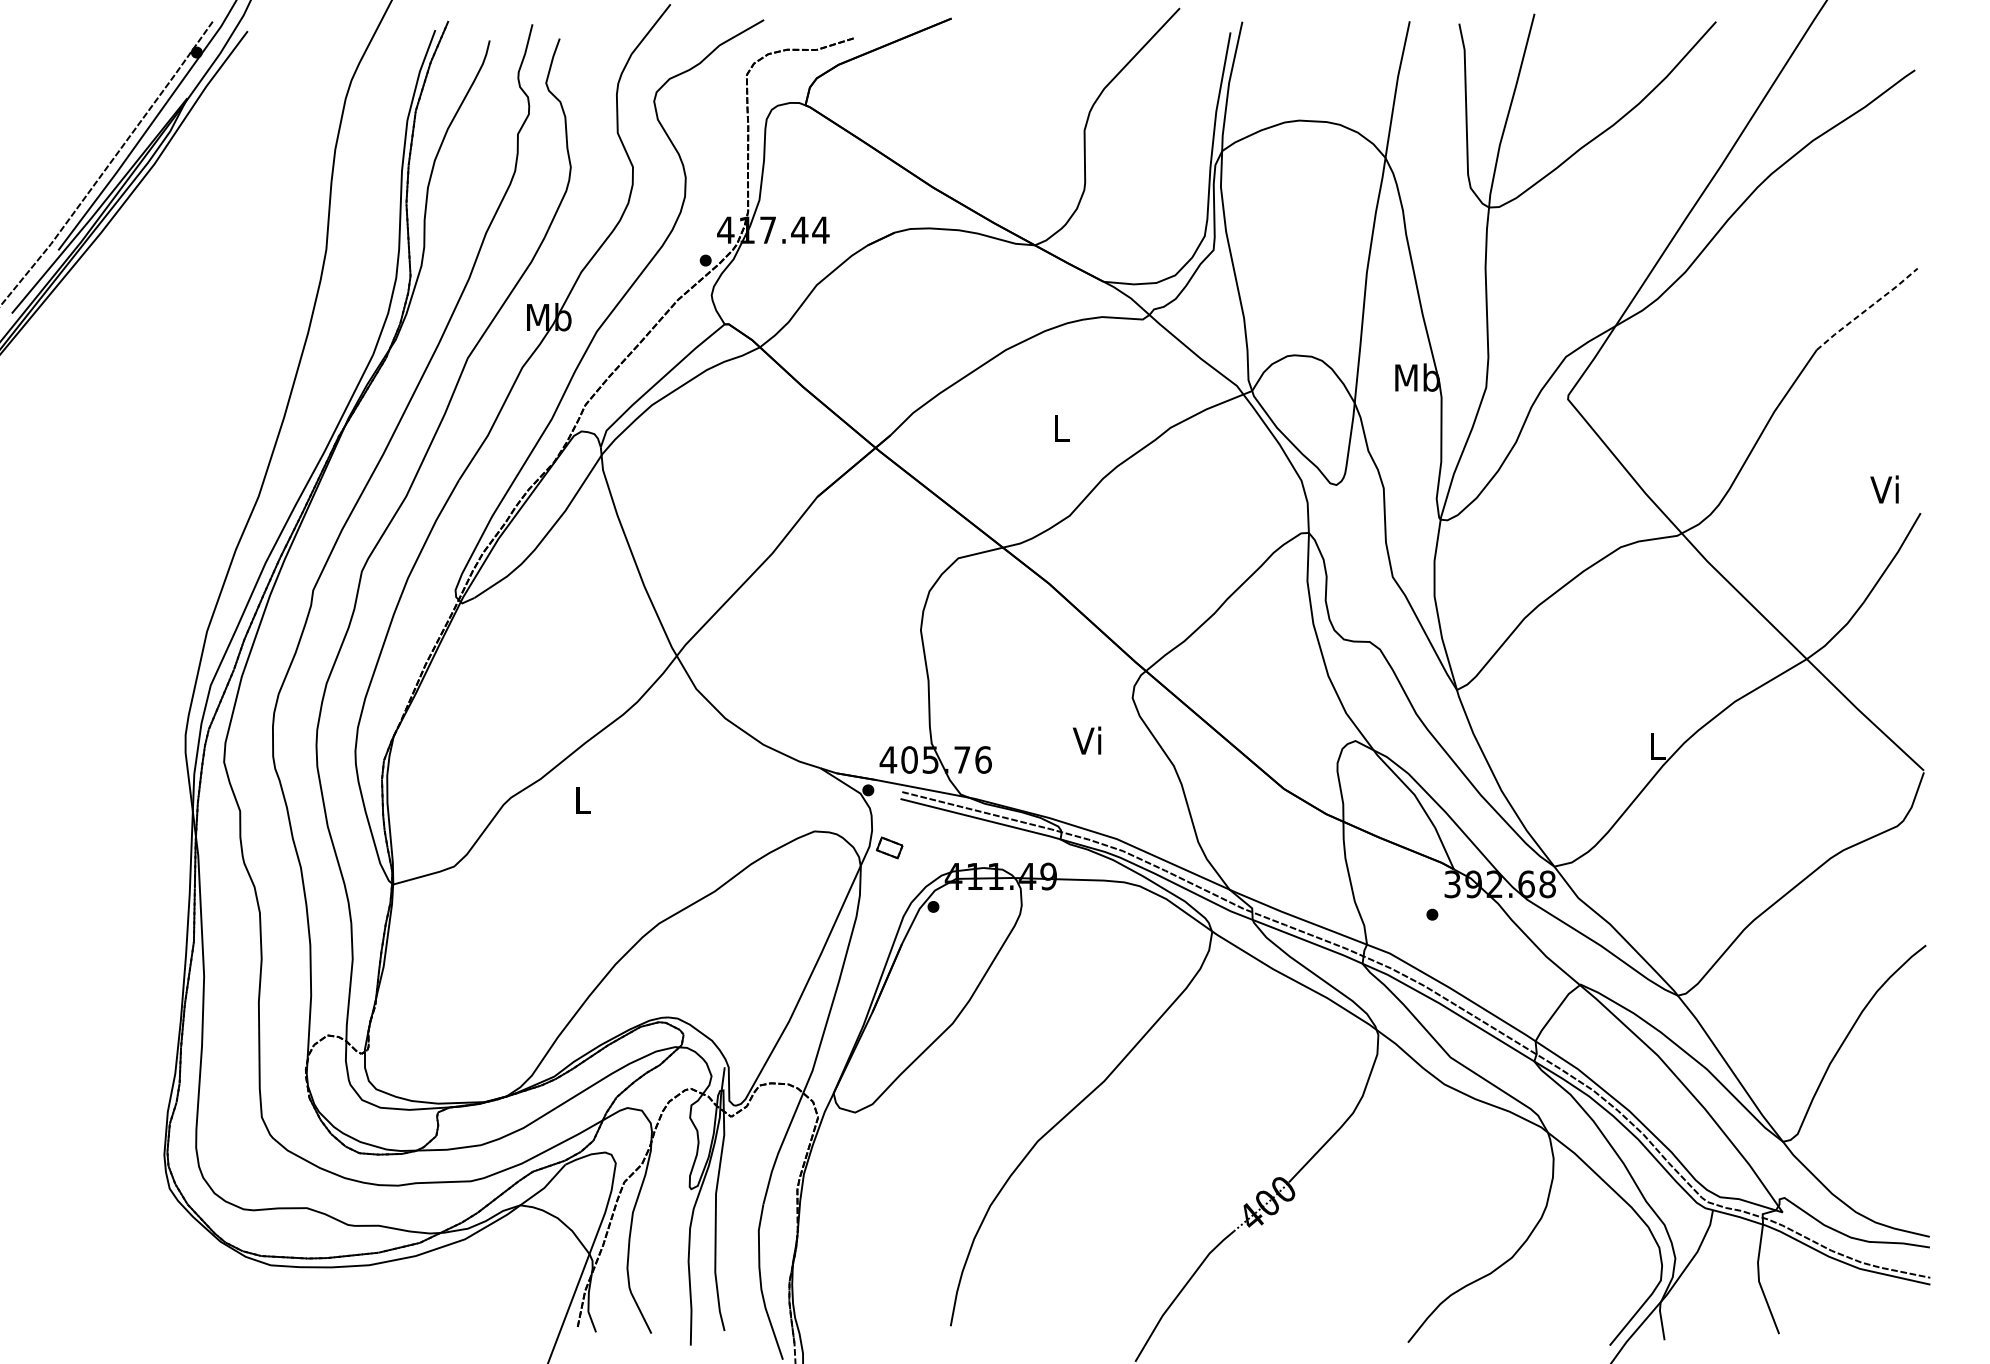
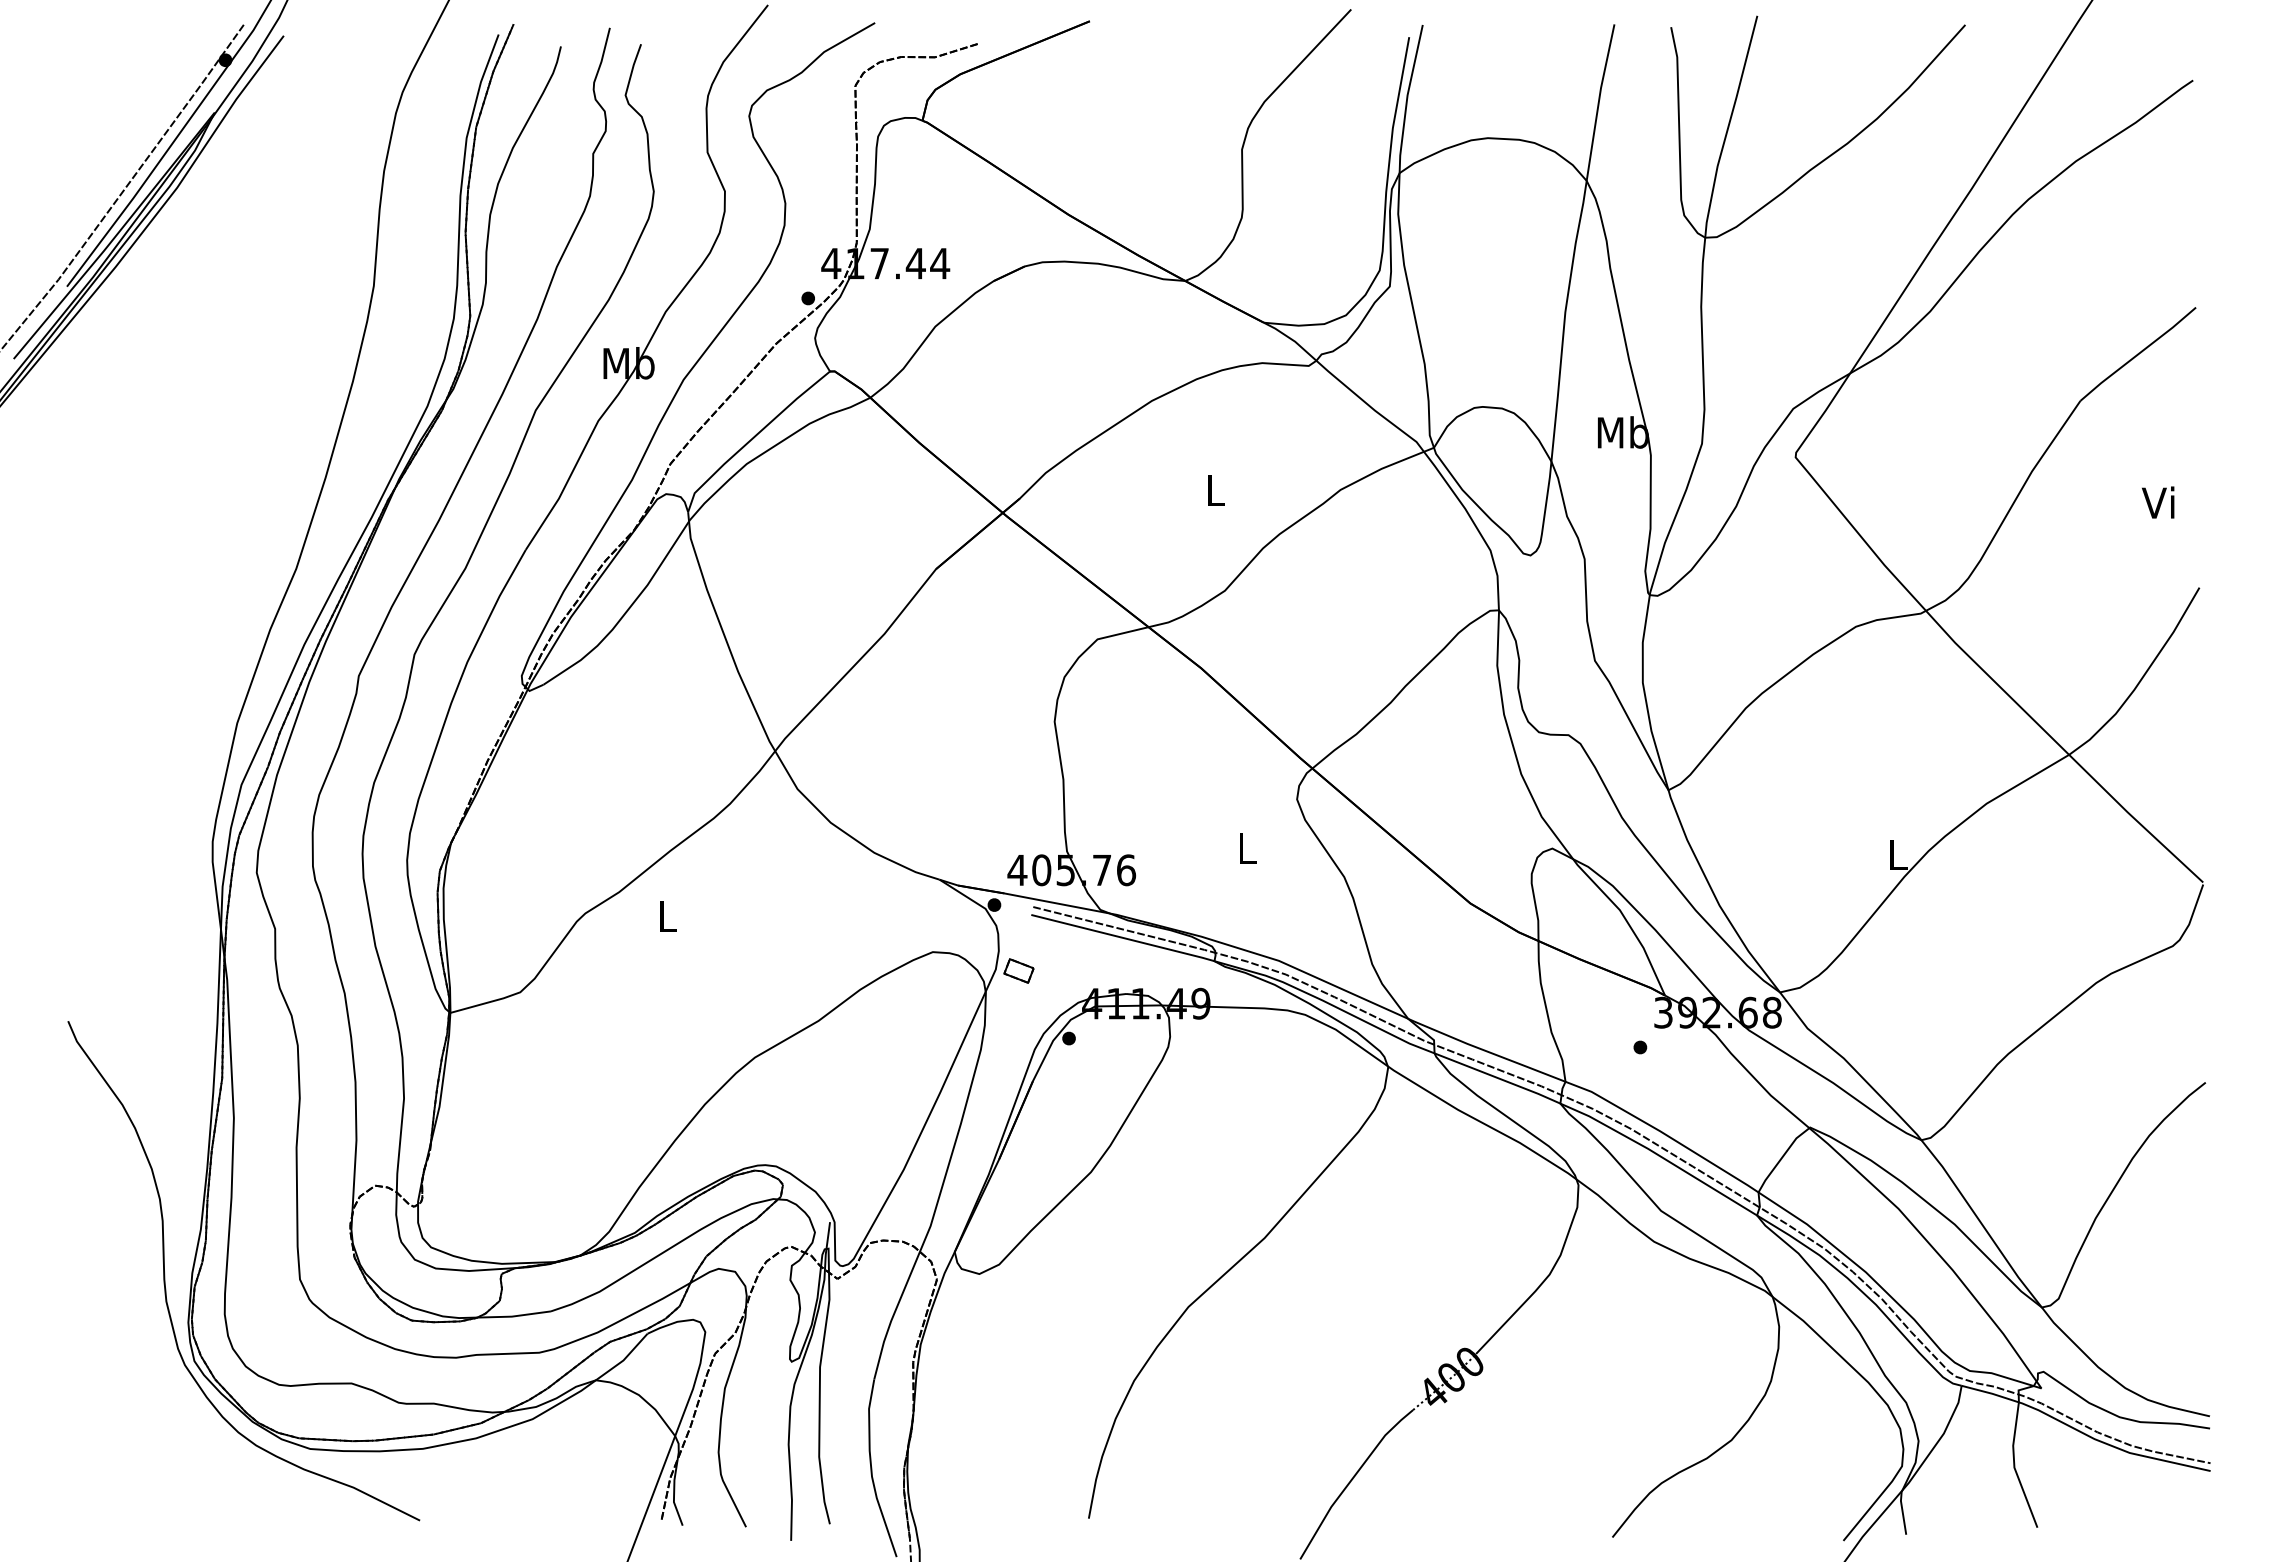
line: (1867, 309) -> (2138, 354), dashed -> solid
text: (1884, 489) -> (2158, 502), moved
text: (1086, 740) -> (1244, 848), Vi -> L
curve: (144, 1112) -> (165, 1273), added

